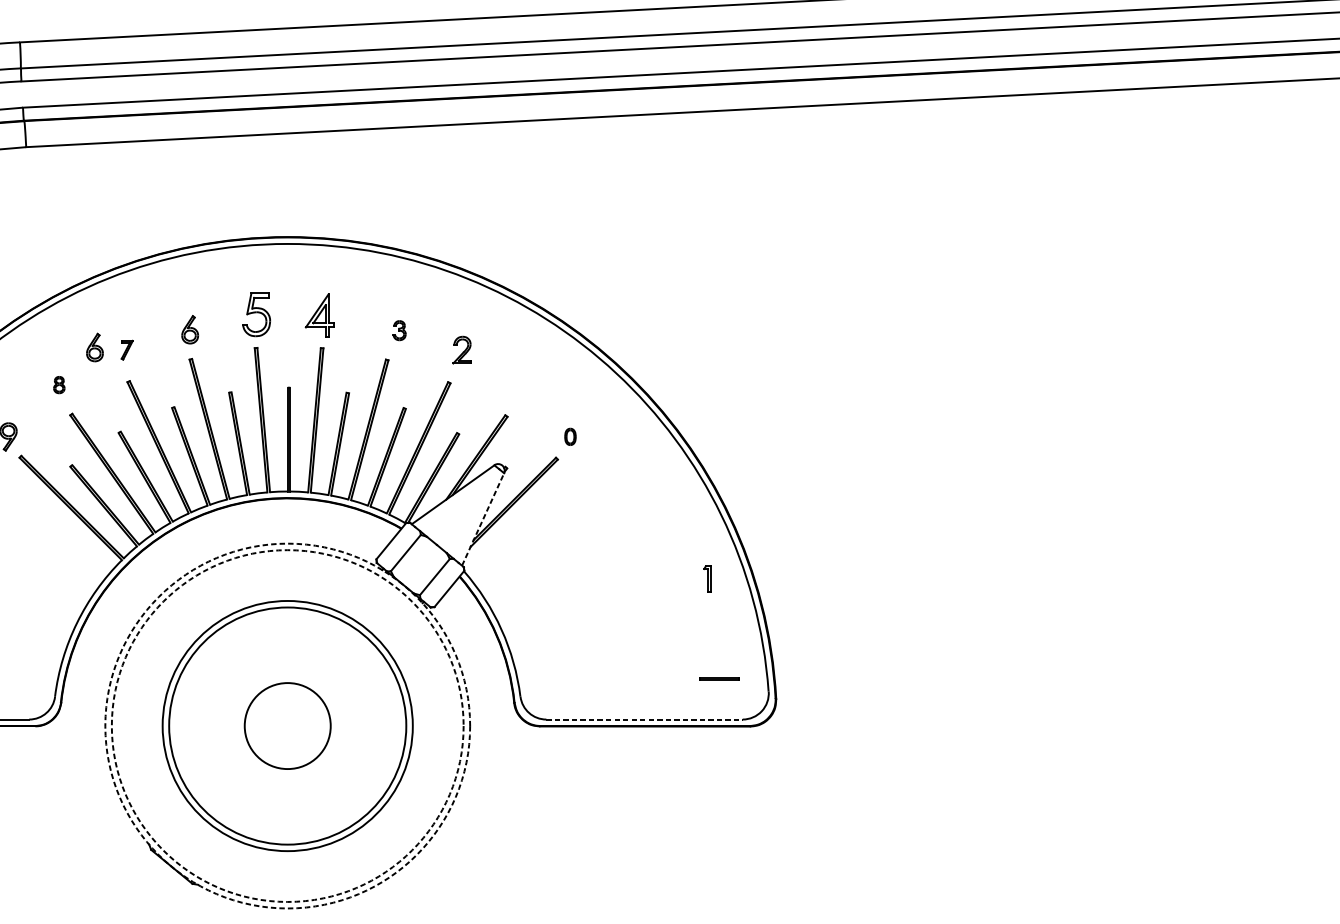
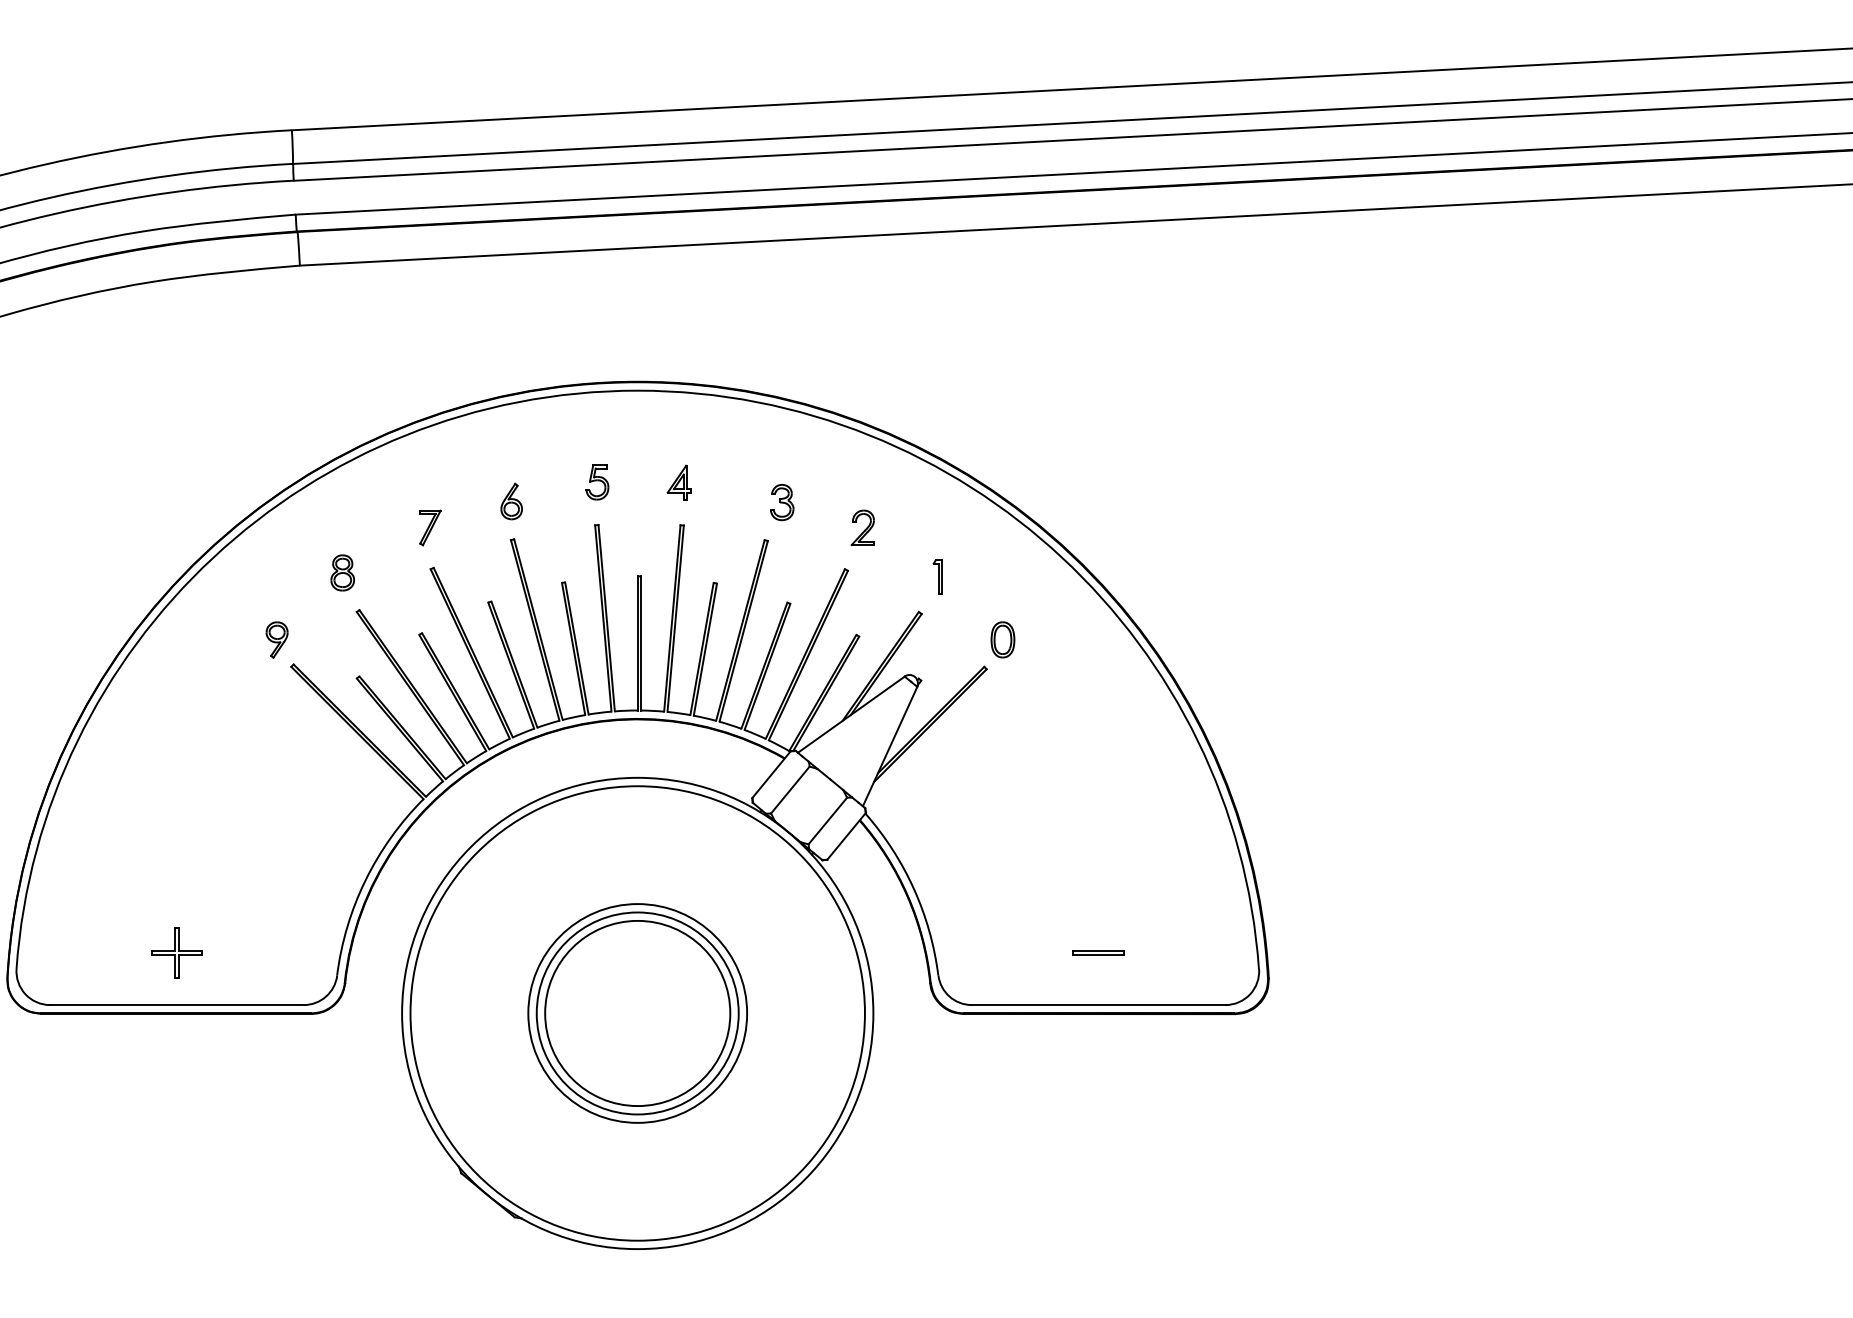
part: (256, 315) -> (597, 482), size x0.62
part: (319, 315) -> (678, 482), size x0.62
part: (399, 330) -> (782, 502), size x1.43
part: (94, 347) -> (388, 524), removed
part: (127, 349) -> (430, 527), size x1.43
part: (59, 384) -> (342, 572), size x1.67
part: (570, 436) -> (1002, 639), size x1.67
line: (483, 519) -> (890, 746), dashed -> solid
part: (707, 579) -> (937, 576), moved
part: (719, 678) -> (1098, 952), moved
line: (644, 719) -> (1098, 1005), dashed -> solid
circle: (287, 726) -> (637, 1013), dashed -> solid
circle: (287, 726) -> (637, 1013), dashed -> solid
circle: (287, 726) -> (637, 1013), size x0.62
circle: (287, 726) -> (637, 1013), size x0.71
circle: (287, 726) -> (637, 1013), size x1.67

